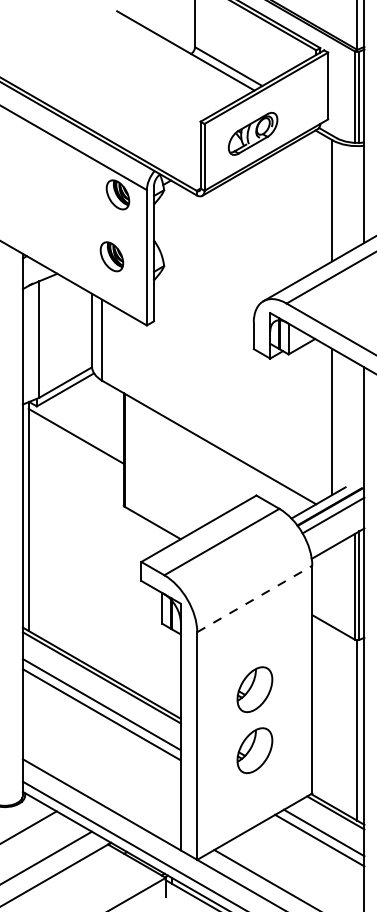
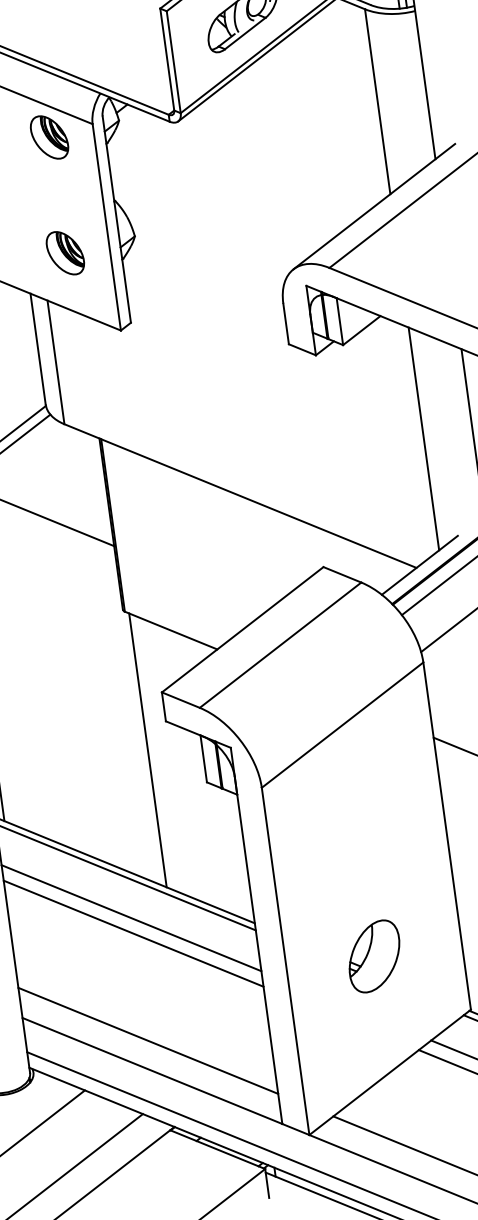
part: (111, 256) -> (64, 252), moved
line: (127, 597) -> (148, 749), added
line: (255, 598) -> (343, 724), dashed -> solid
part: (254, 689) -> (361, 863), removed
line: (101, 784) -> (147, 1040), added

